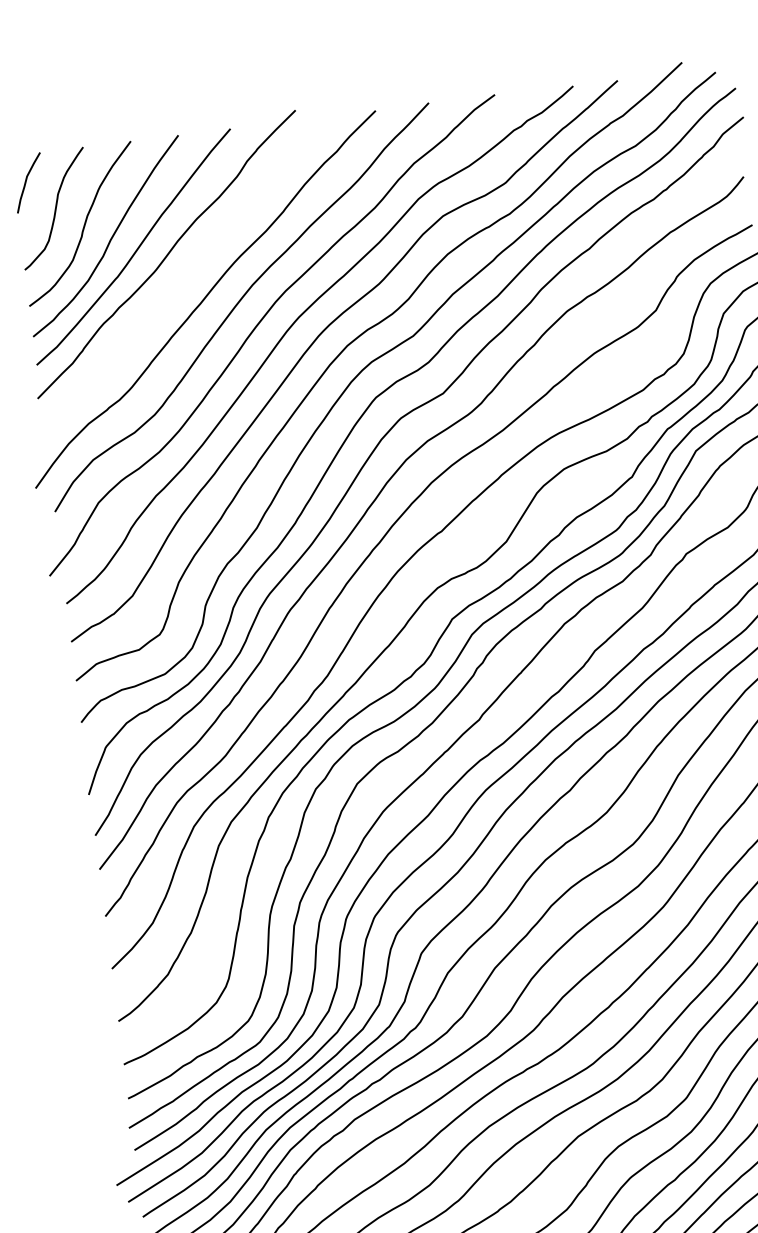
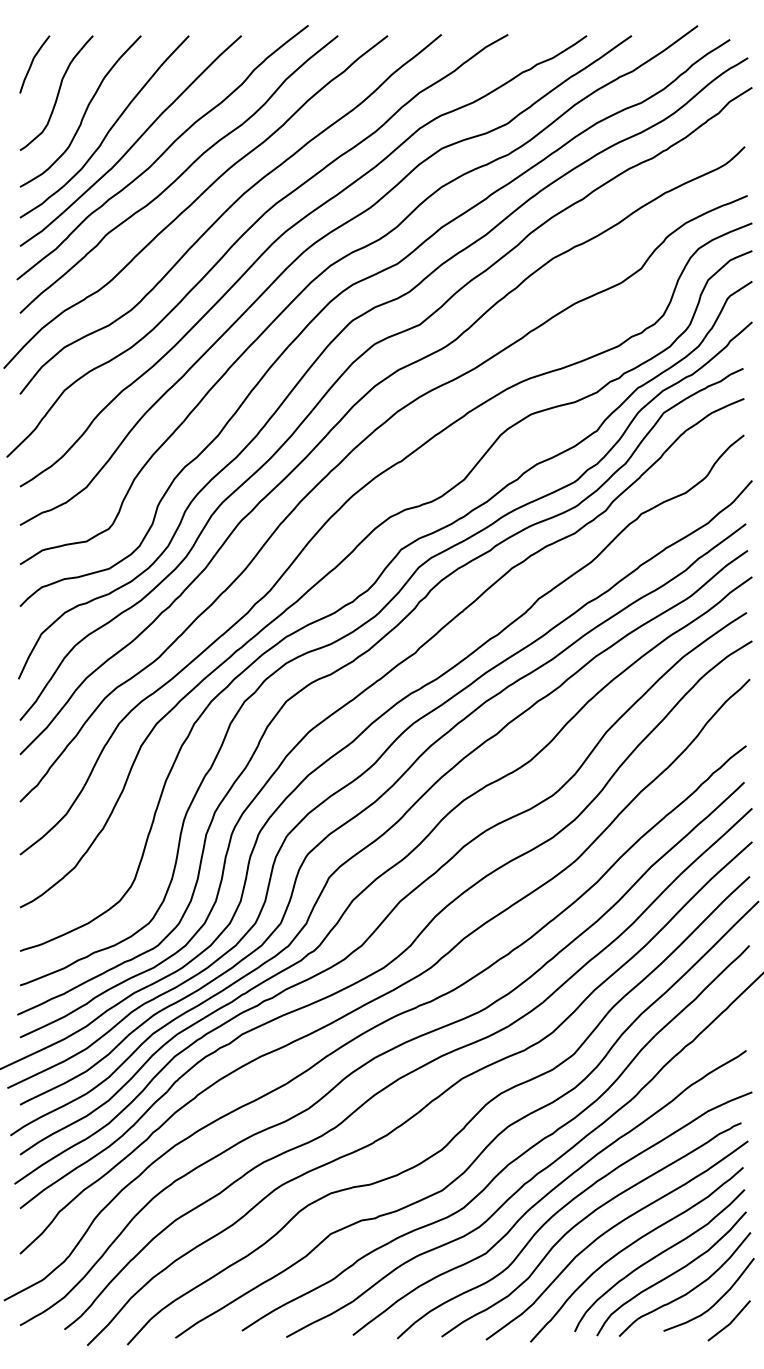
curve: (186, 275) -> (179, 175), added

